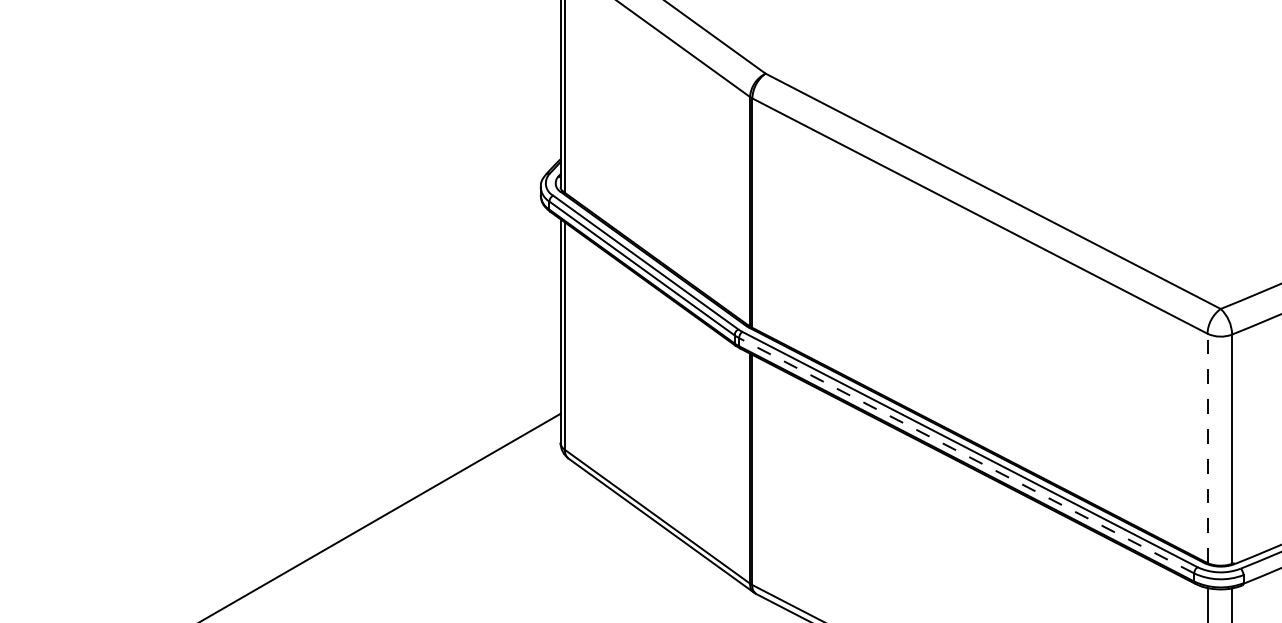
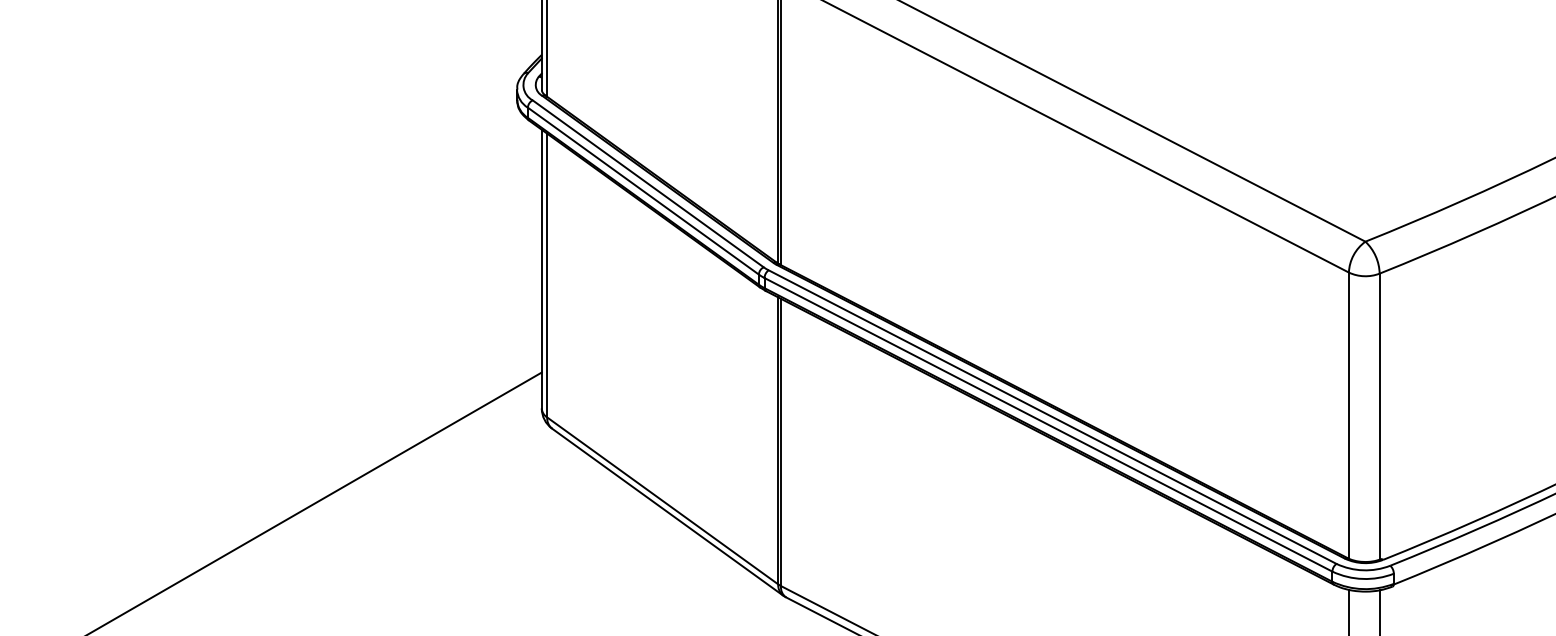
line: (1207, 448) -> (1348, 415), dashed -> solid
line: (966, 455) -> (1048, 424), dashed -> solid

